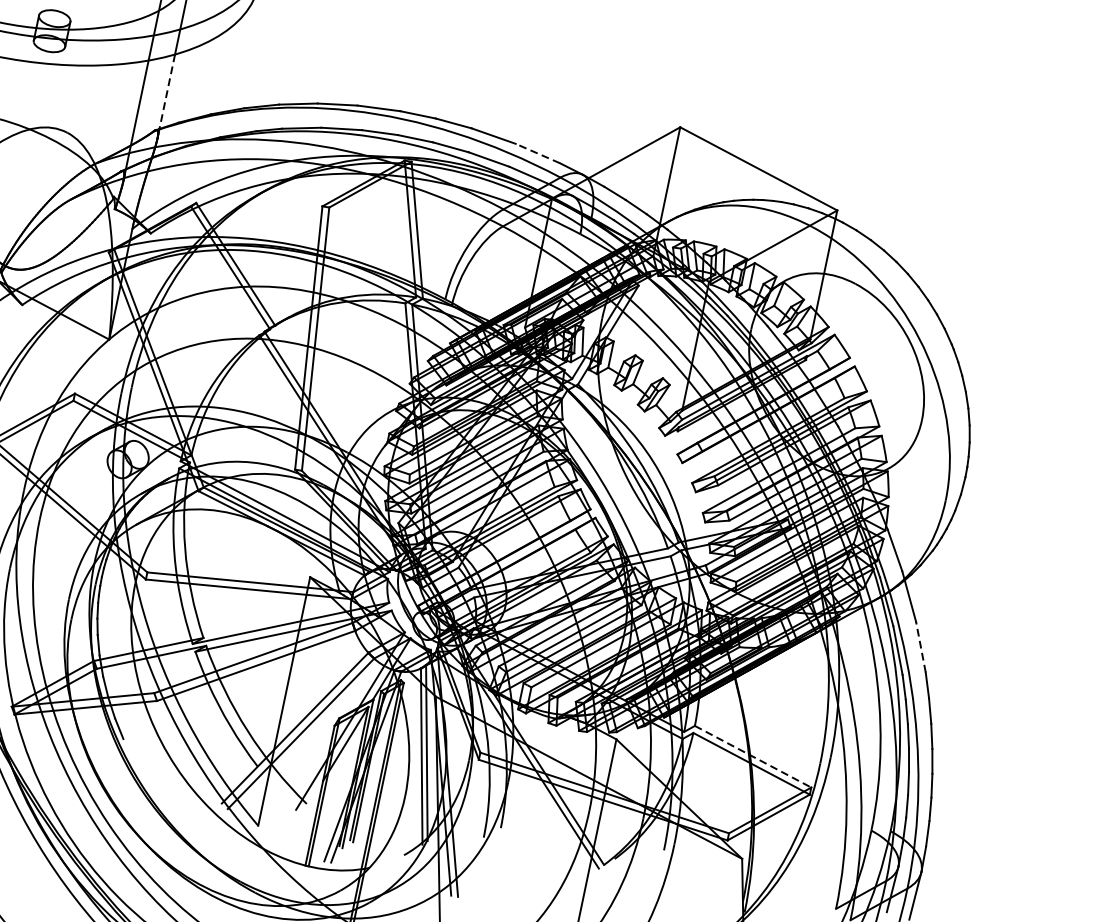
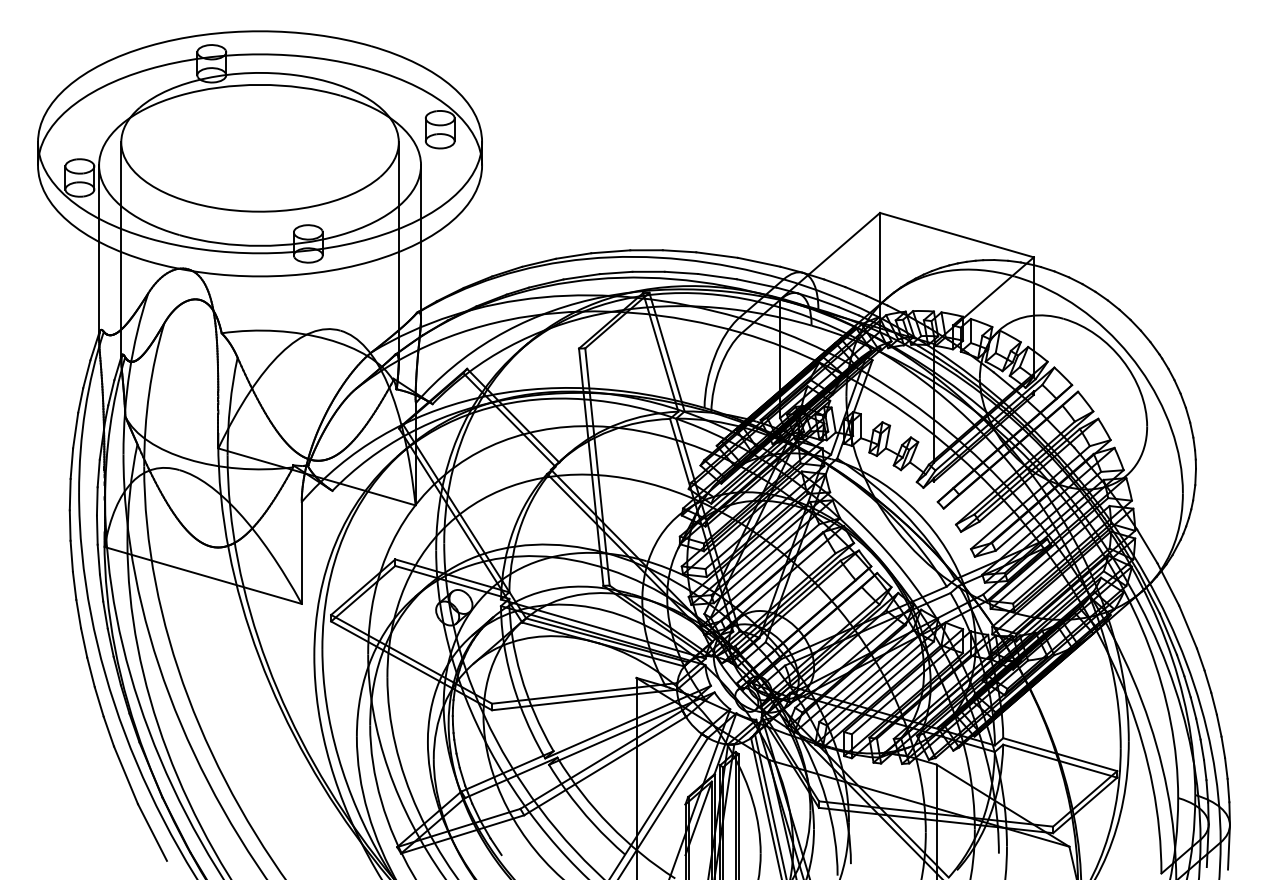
line: (167, 92) -> (421, 276), dashed -> solid
line: (538, 153) -> (759, 262), dashed -> solid
line: (920, 646) -> (1187, 626), dashed -> solid
line: (753, 756) -> (1060, 754), dashed -> solid

